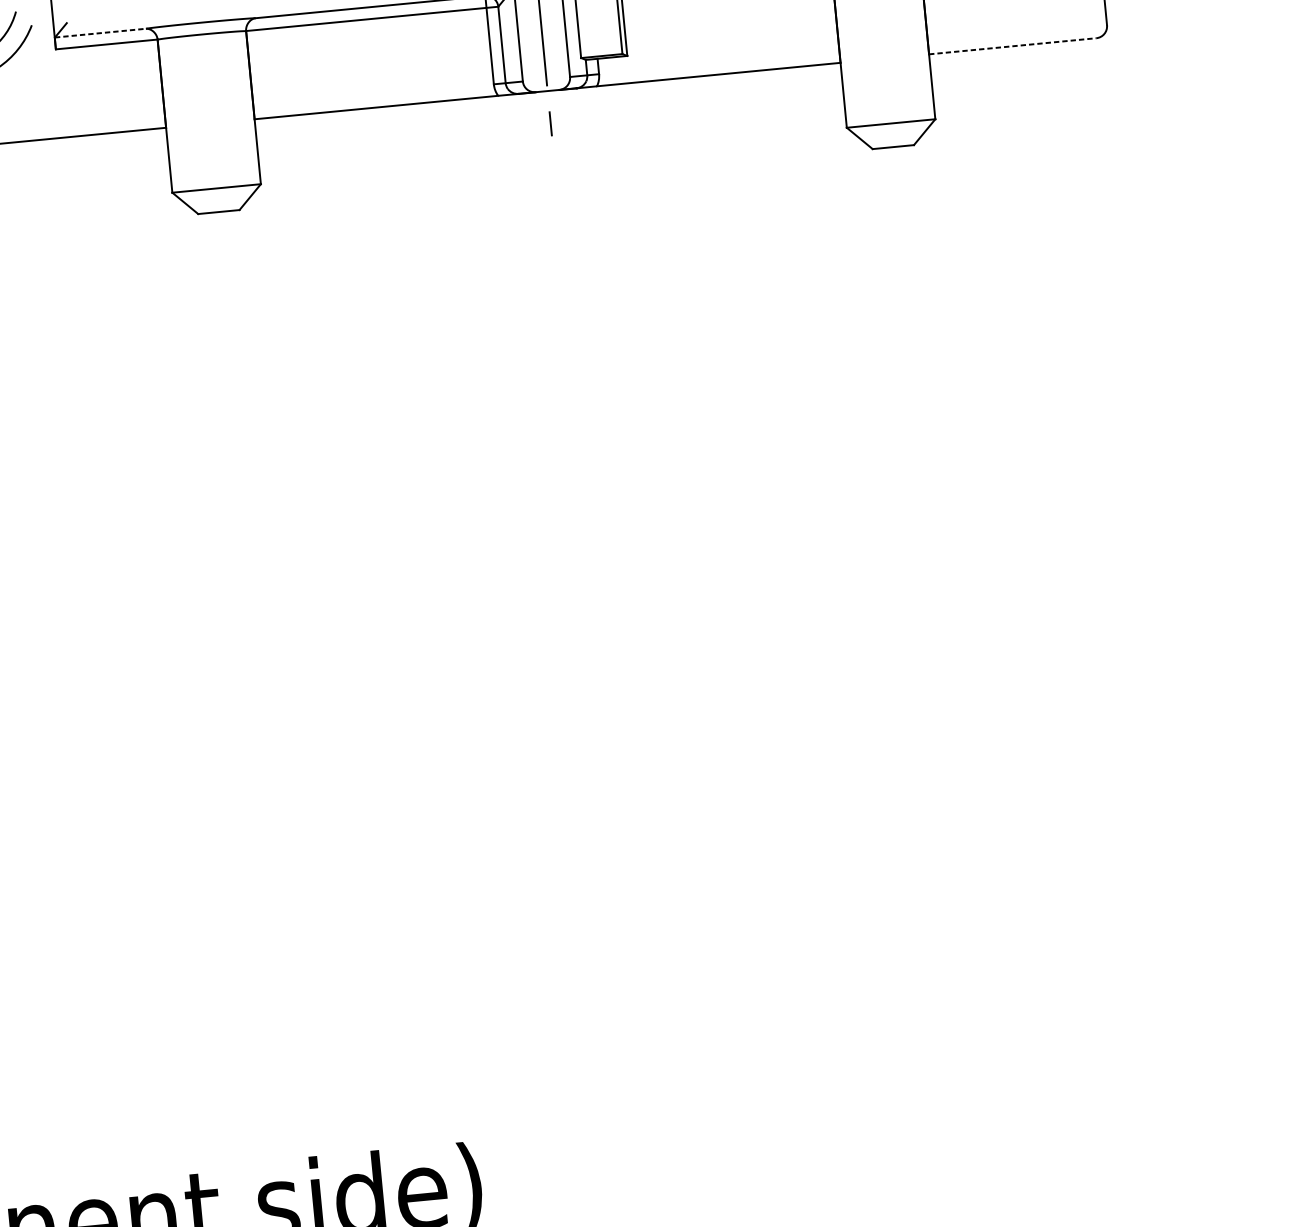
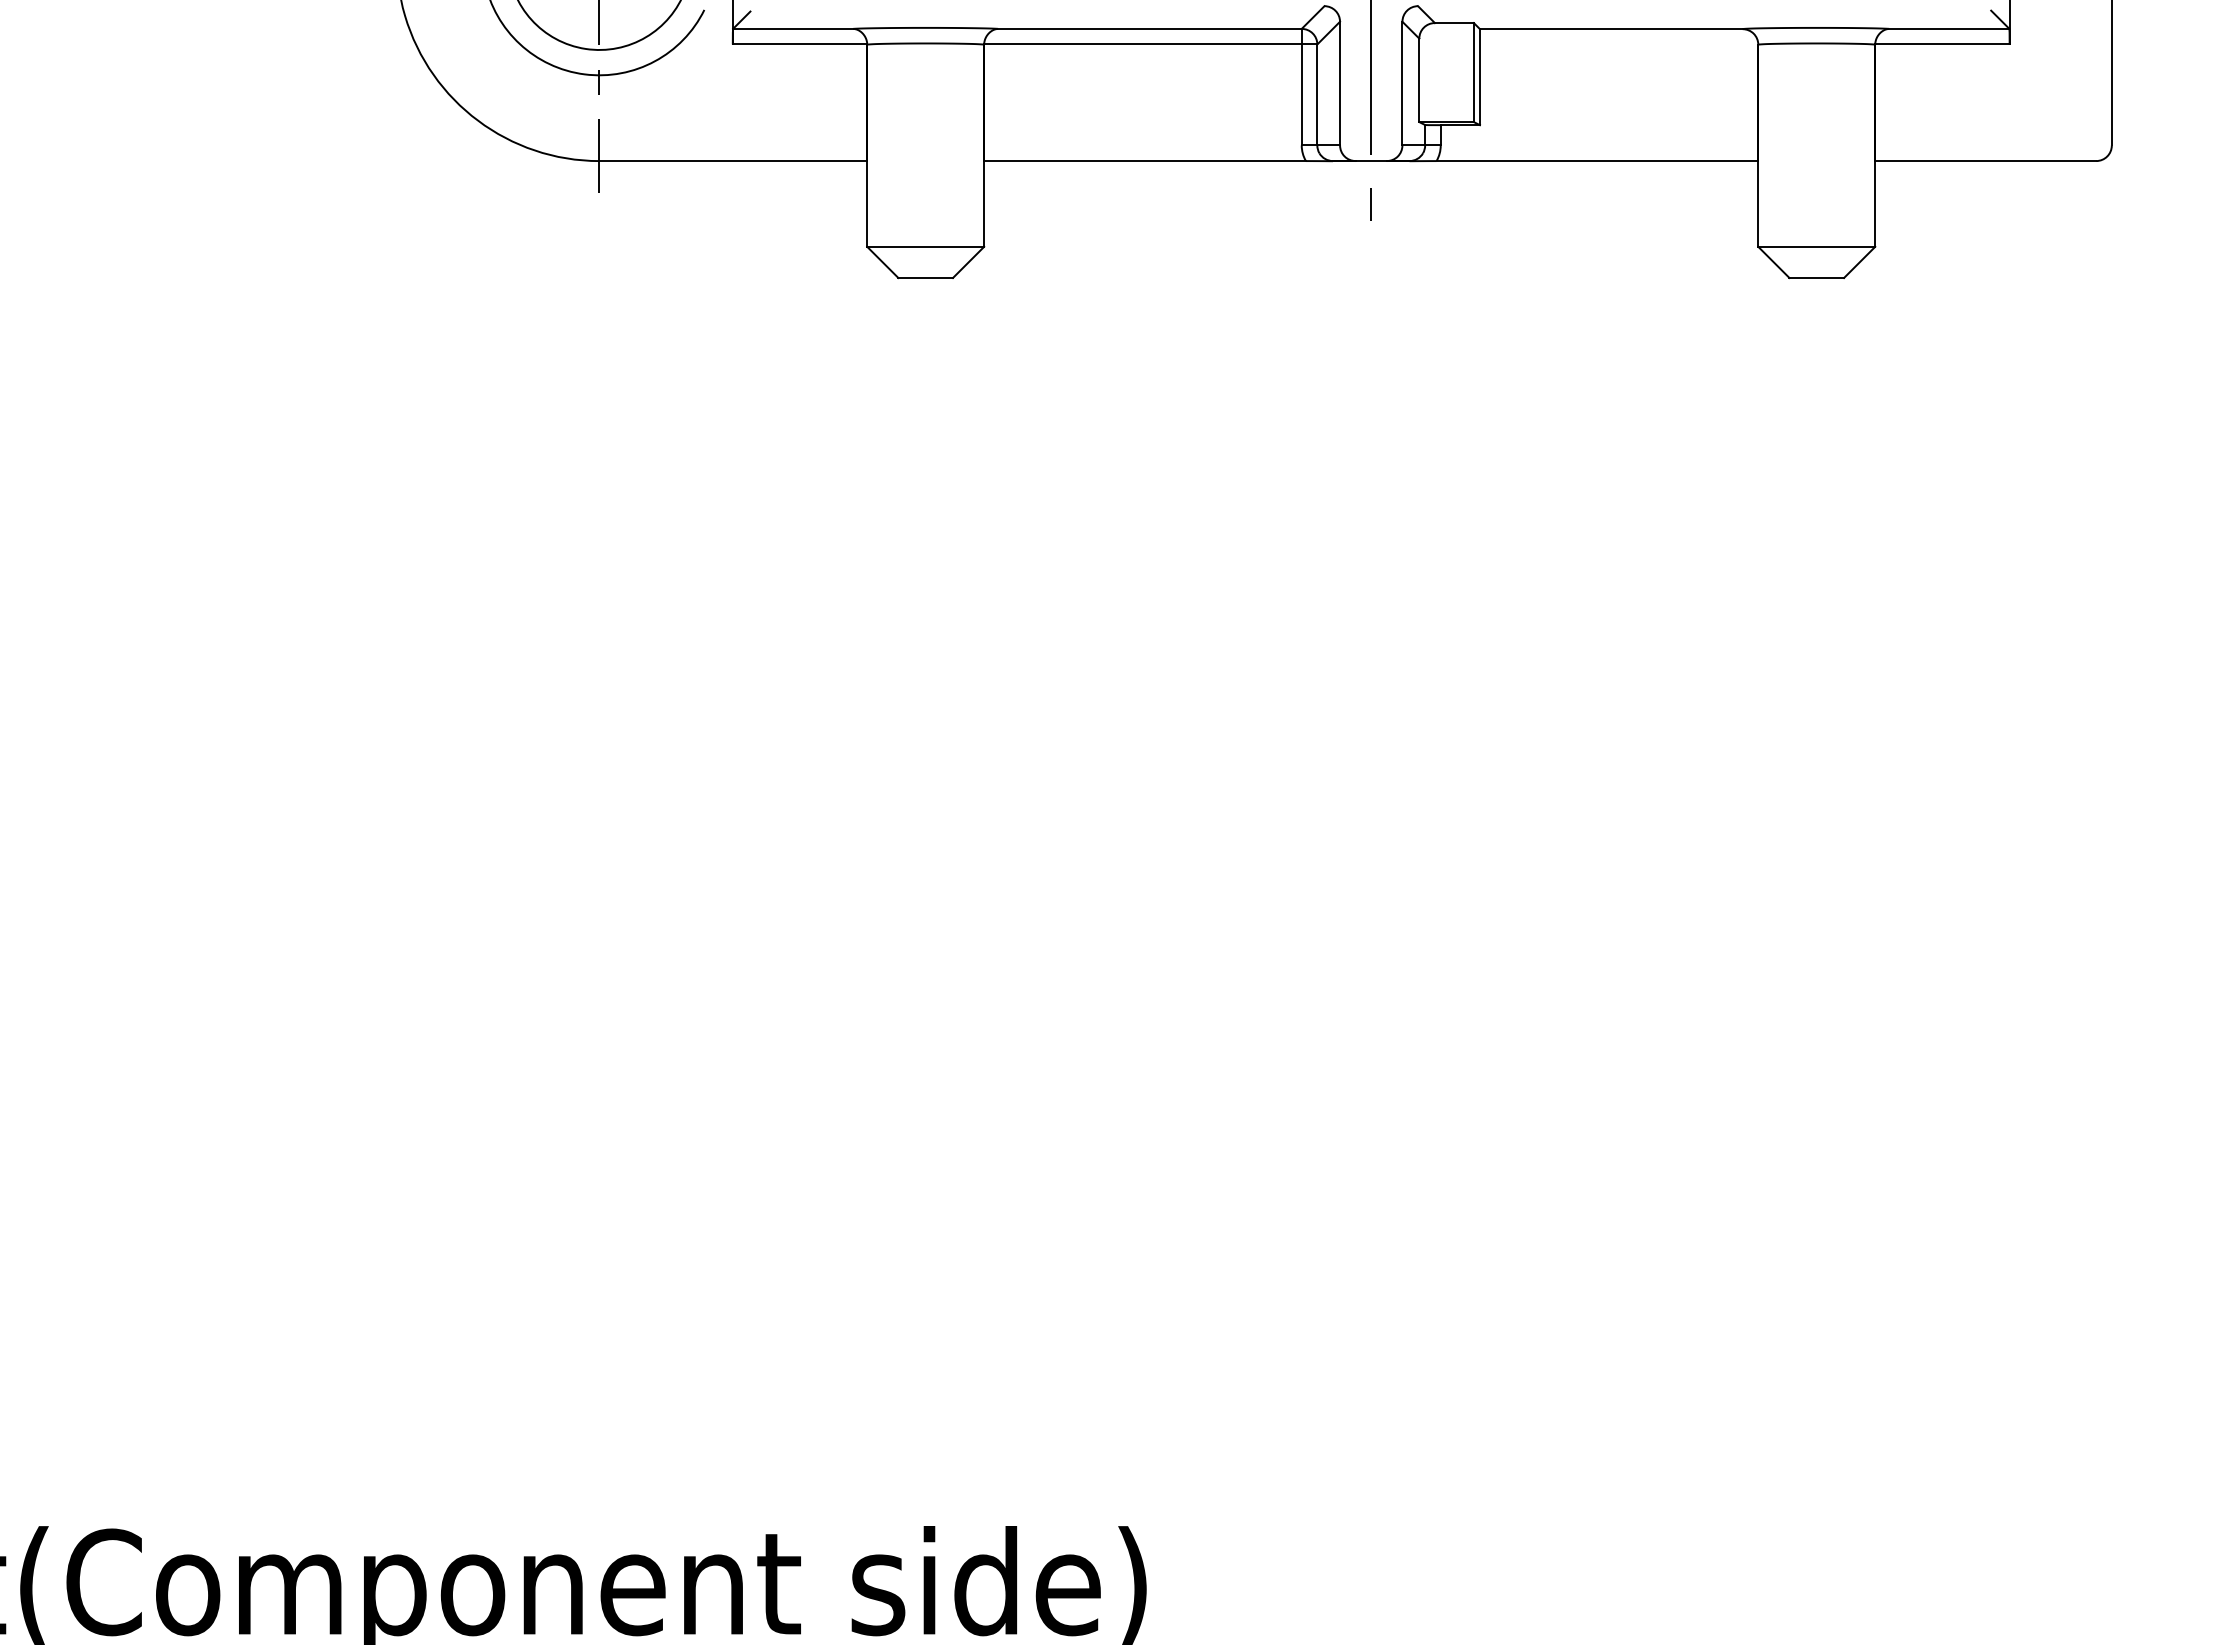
line: (100, 32) -> (793, 28), dashed -> solid
line: (1012, 46) -> (1985, 161), dashed -> solid

